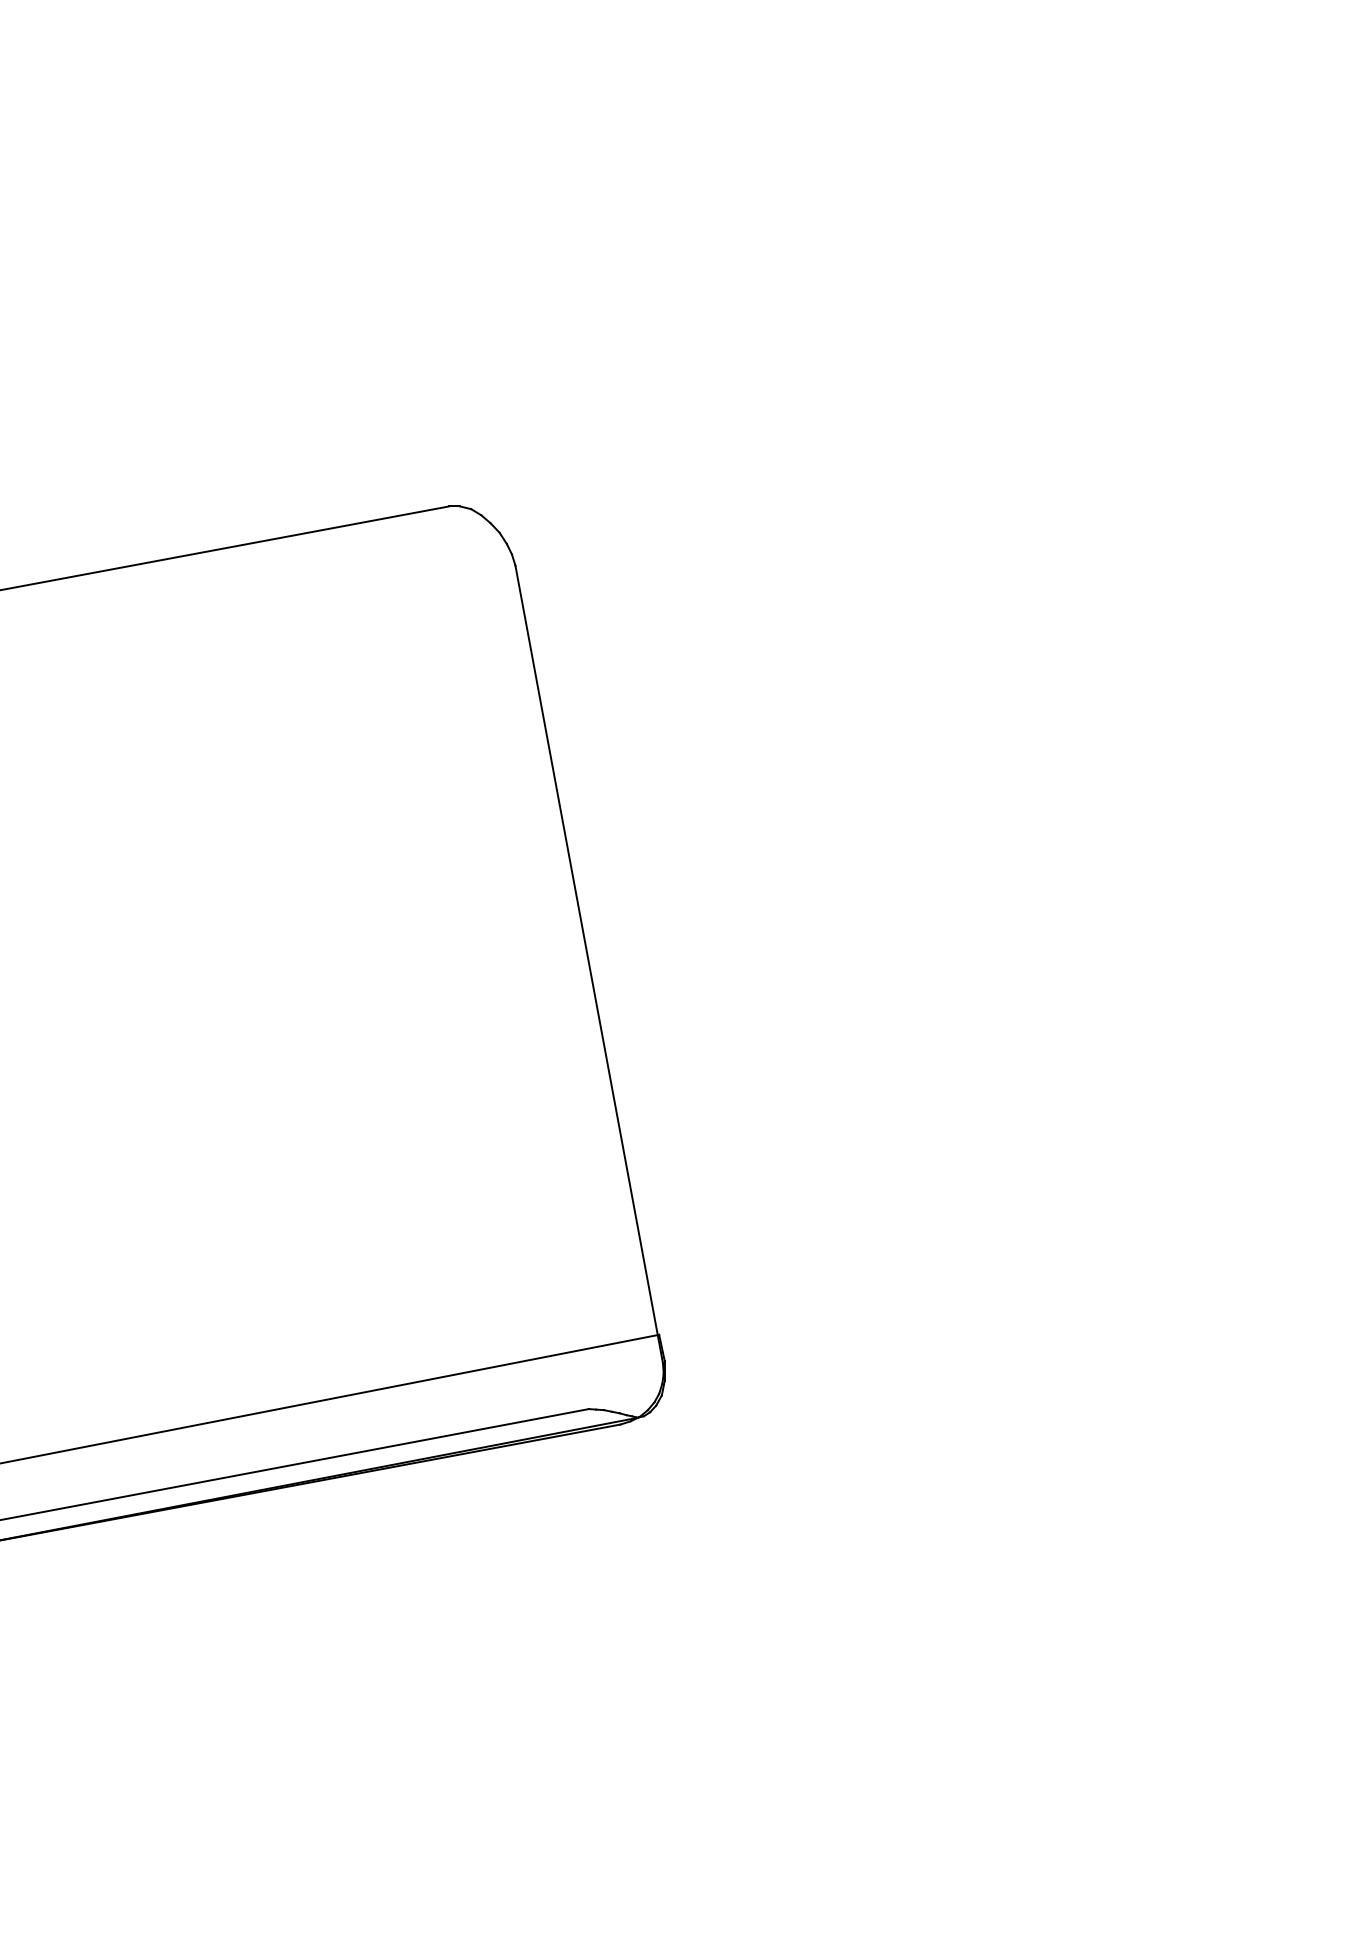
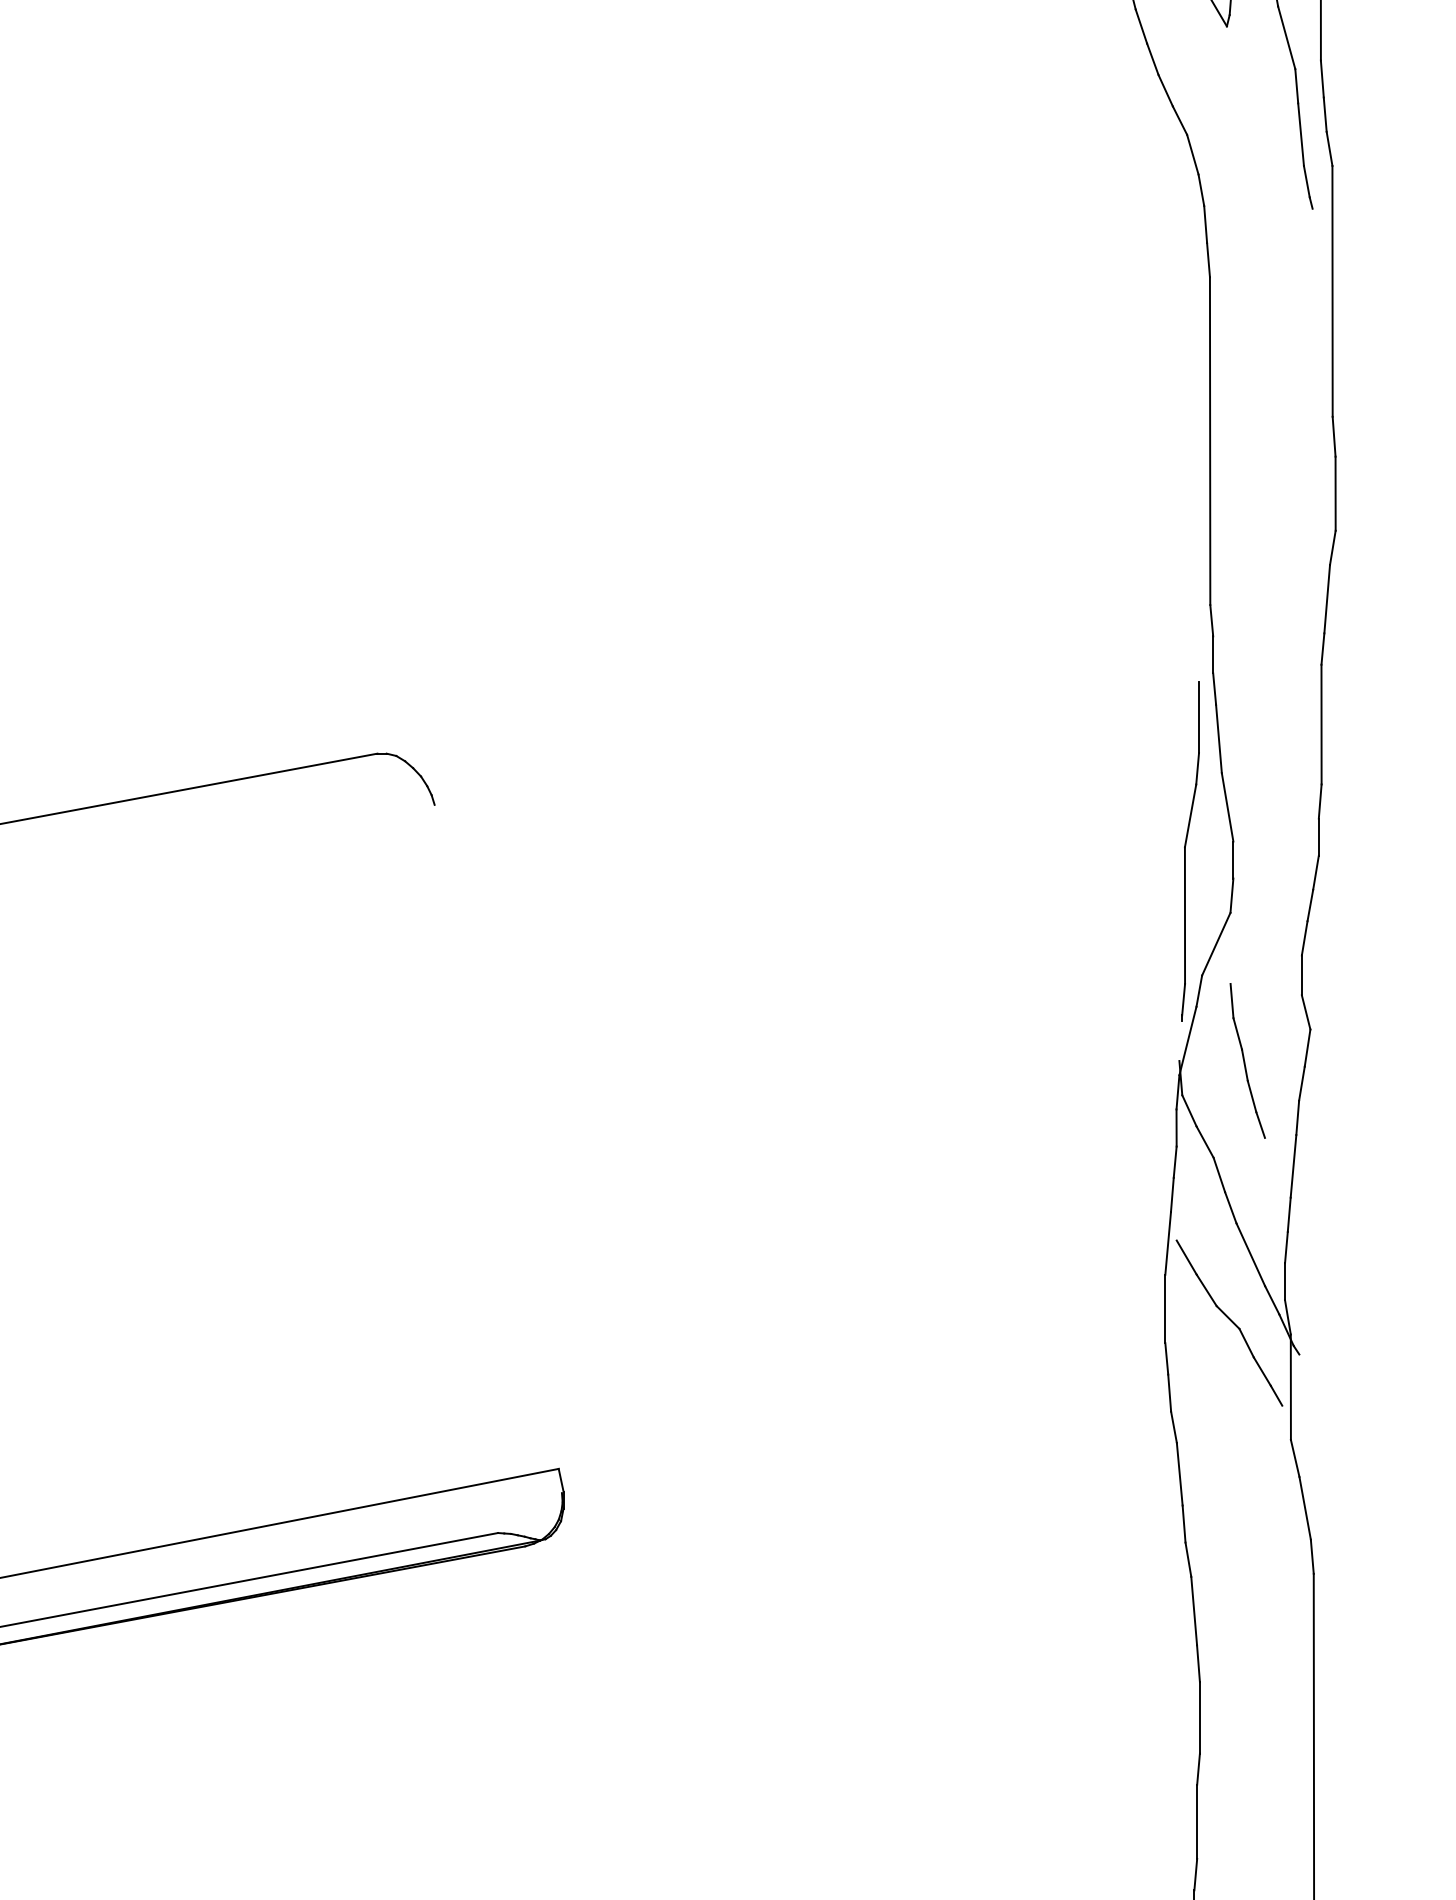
line: (588, 963) -> (497, 1148), removed

